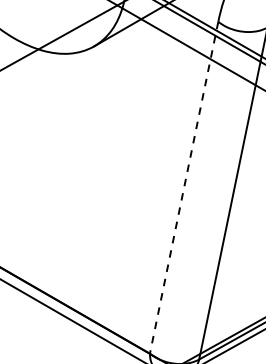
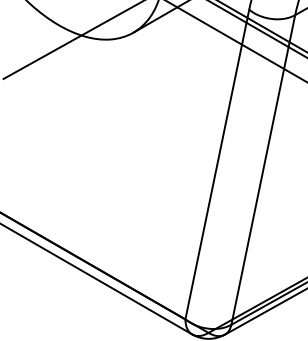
line: (184, 188) -> (217, 165), dashed -> solid

